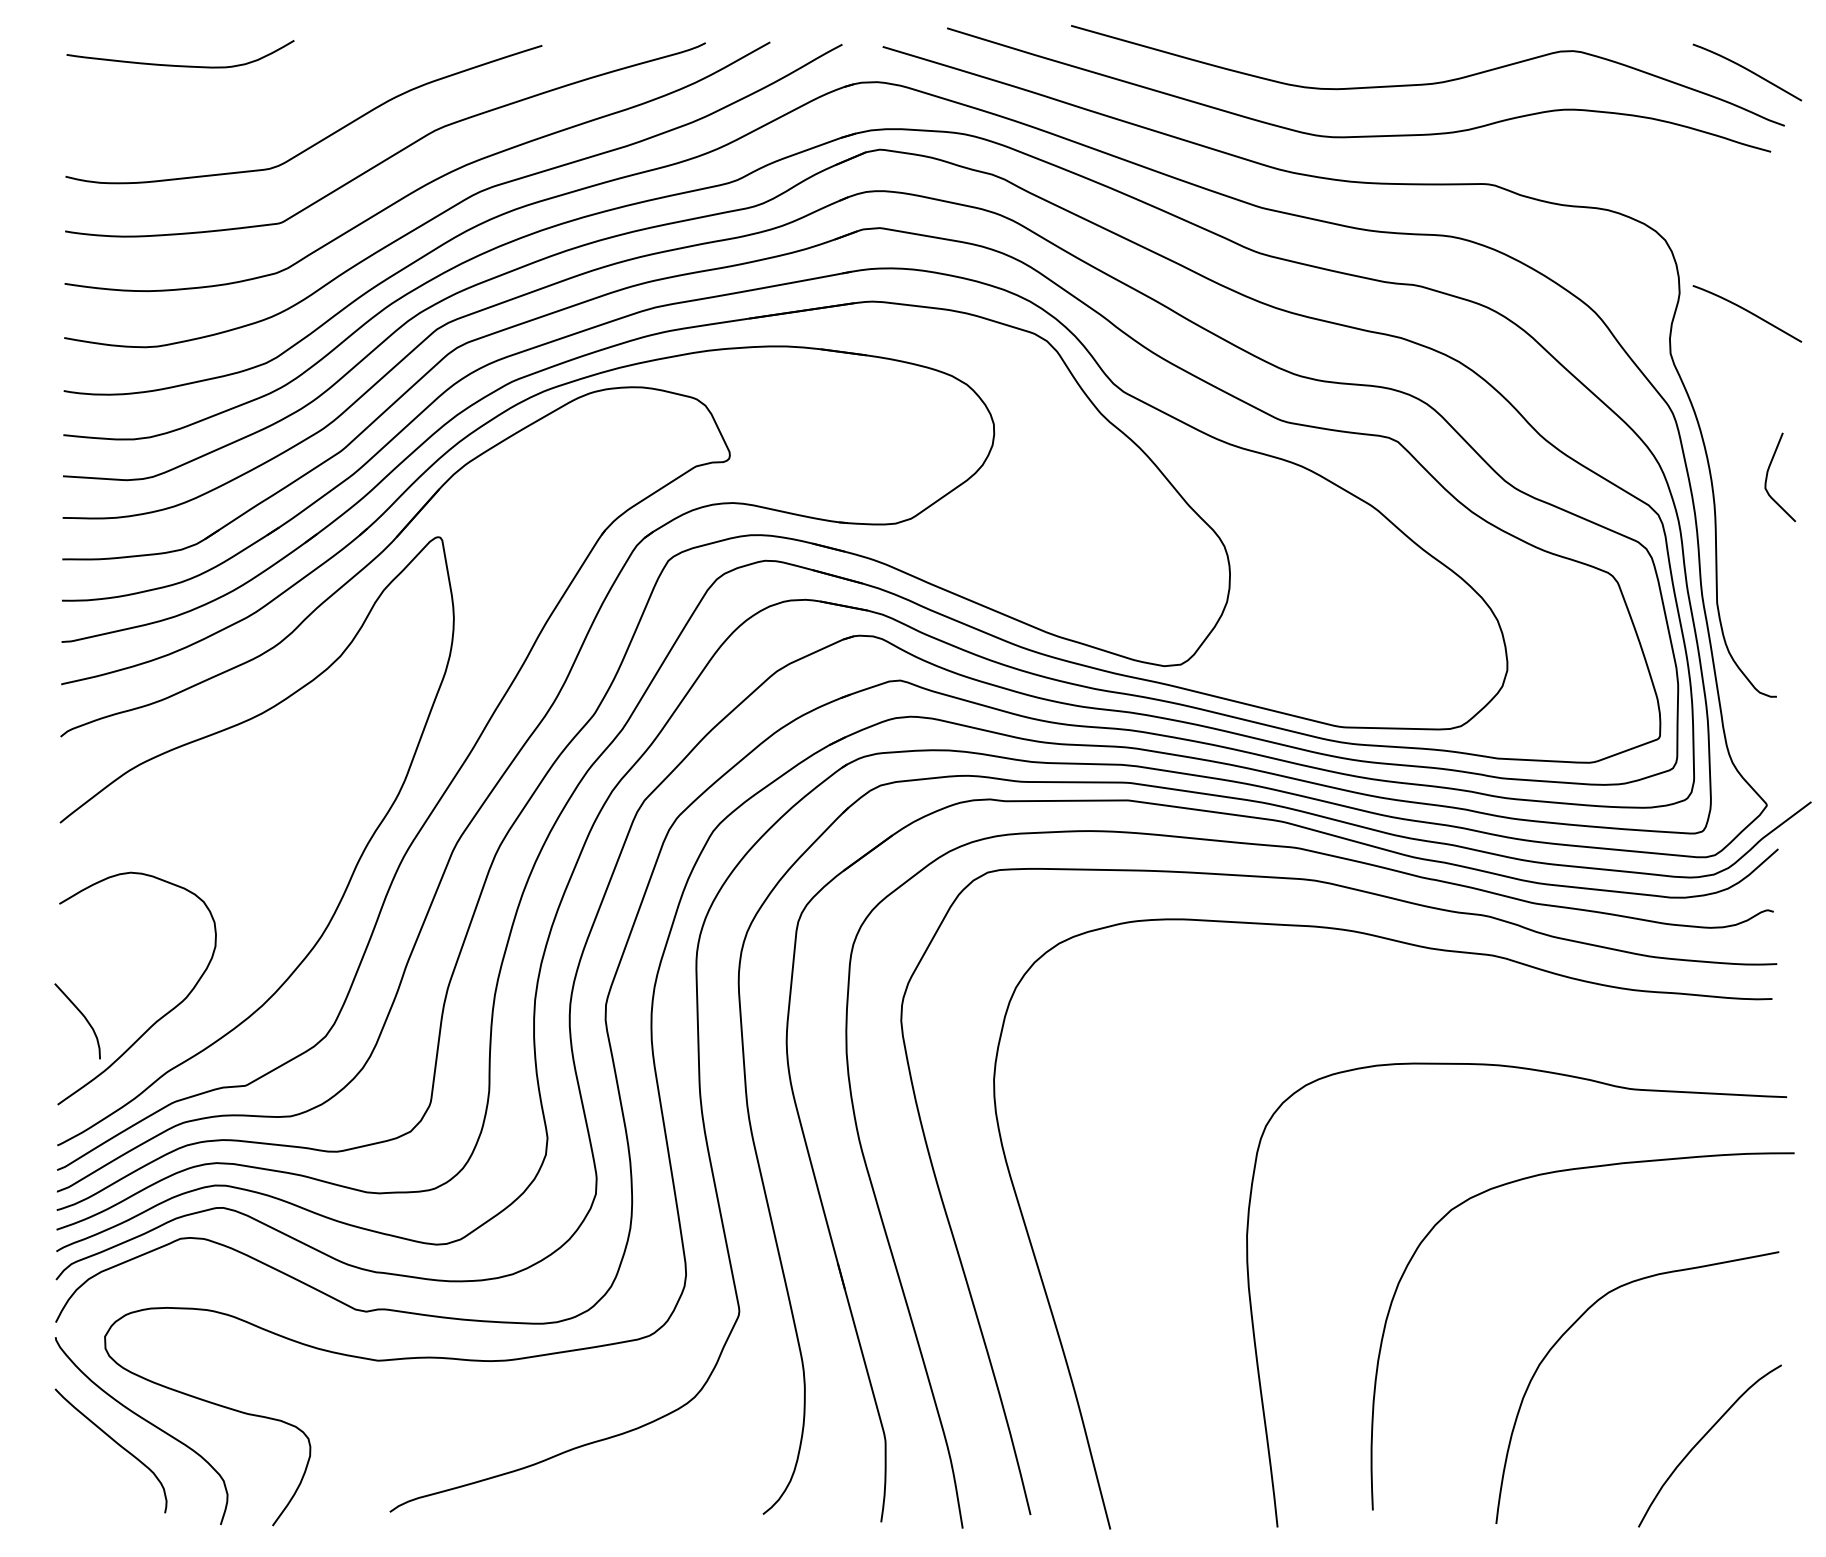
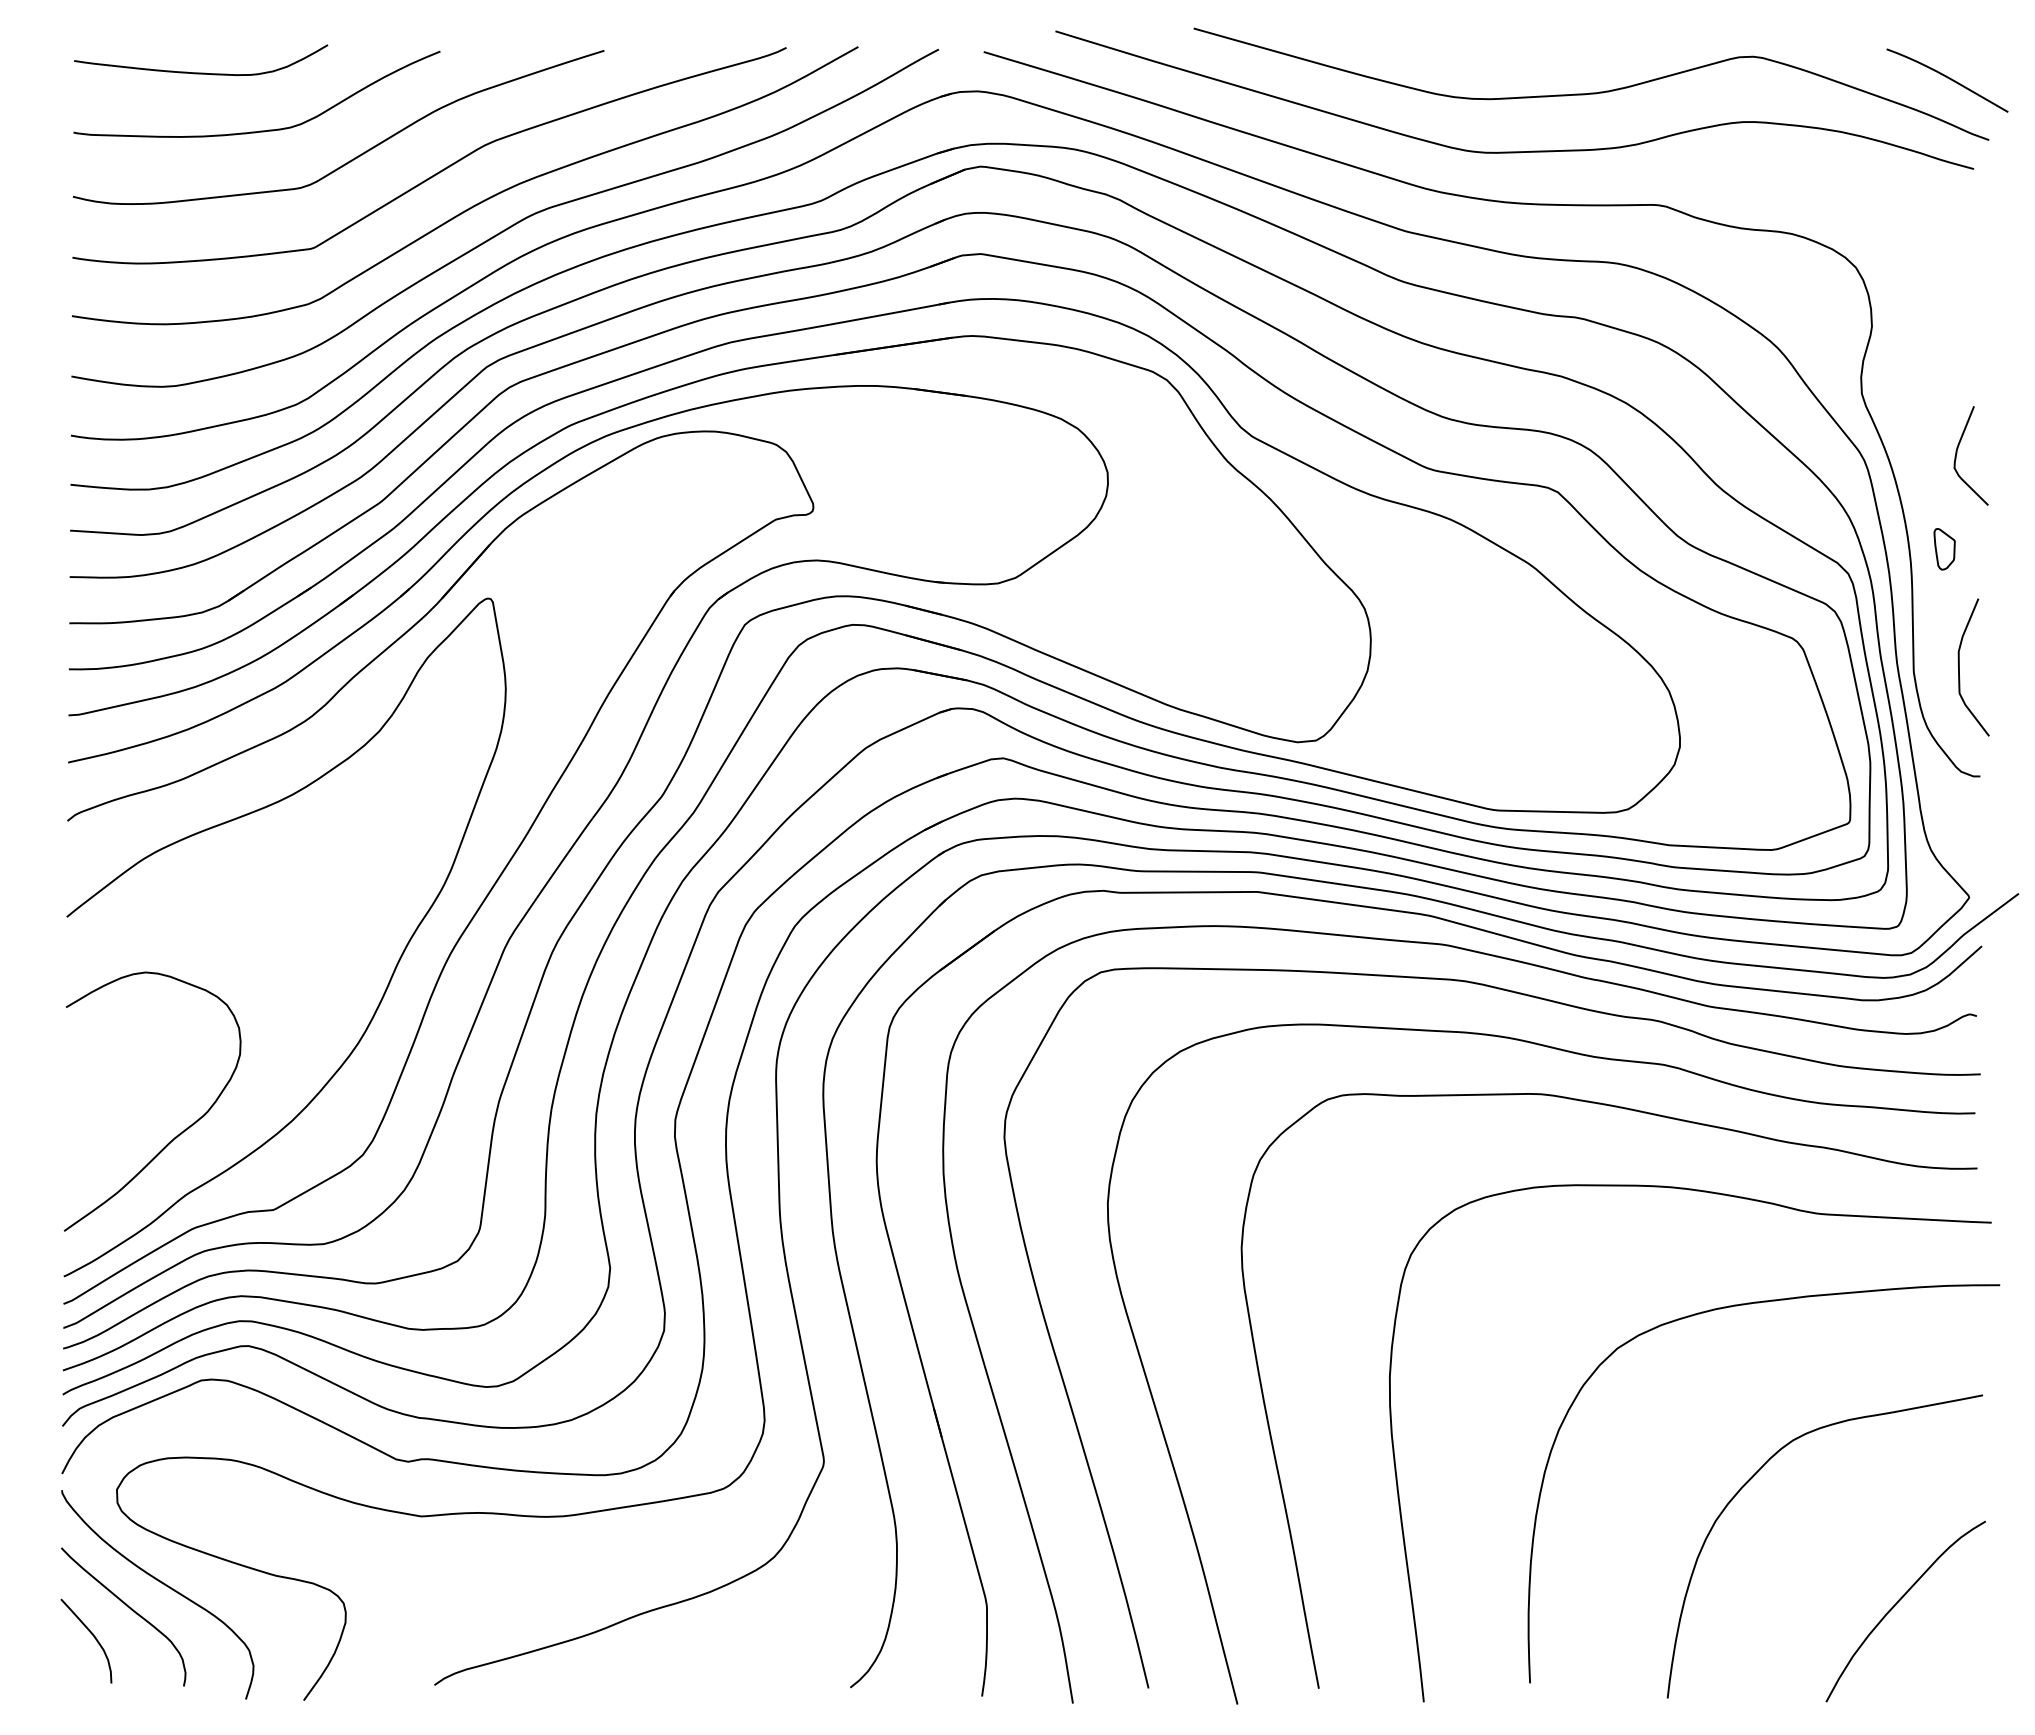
curve: (232, 117) -> (259, 130), added
curve: (1747, 311) -> (1947, 347), removed
curve: (1768, 475) -> (1957, 453), moved
part: (1744, 493) -> (1944, 549), added
curve: (1758, 599) -> (1959, 667), added
curve: (1491, 1002) -> (1662, 1117), added
curve: (82, 1015) -> (91, 1634), moved

